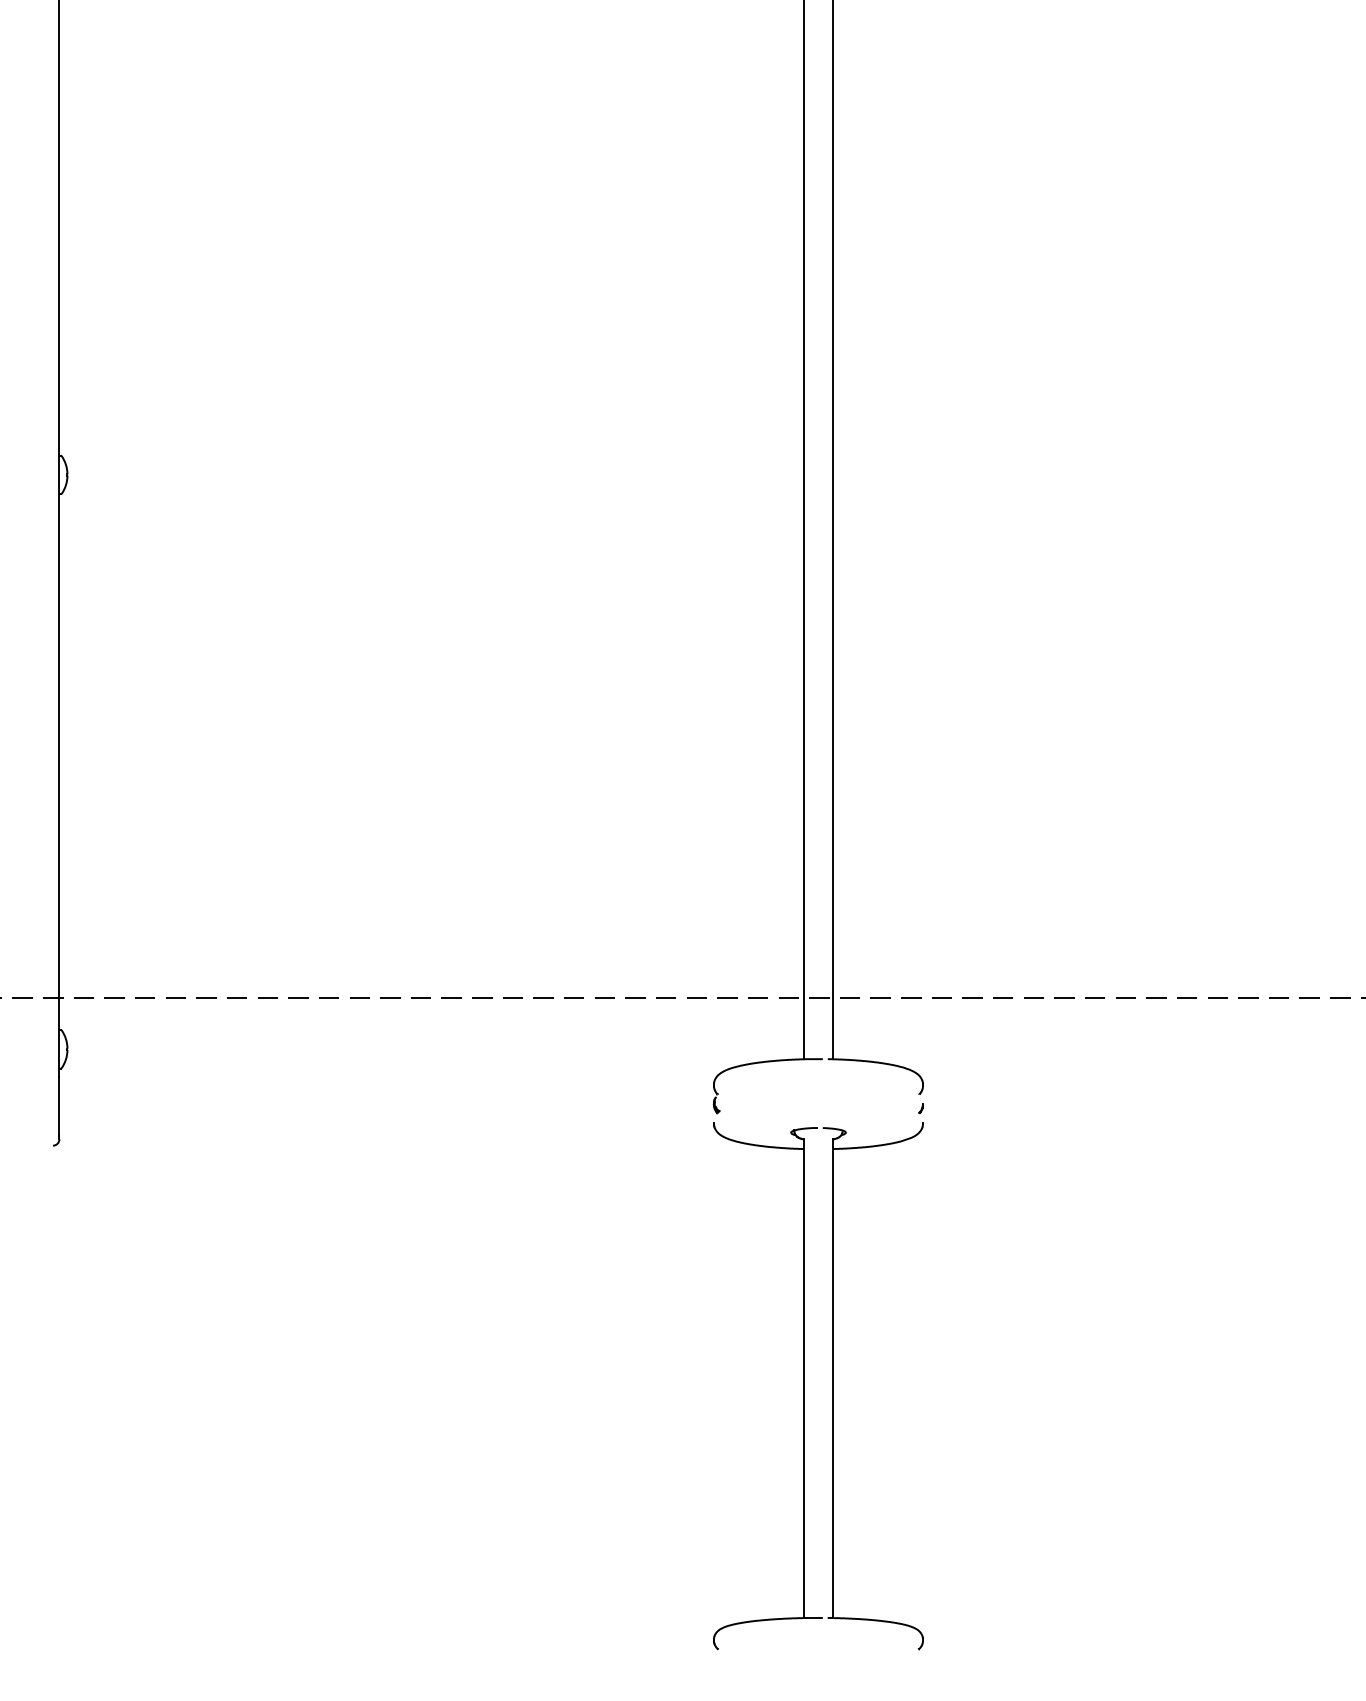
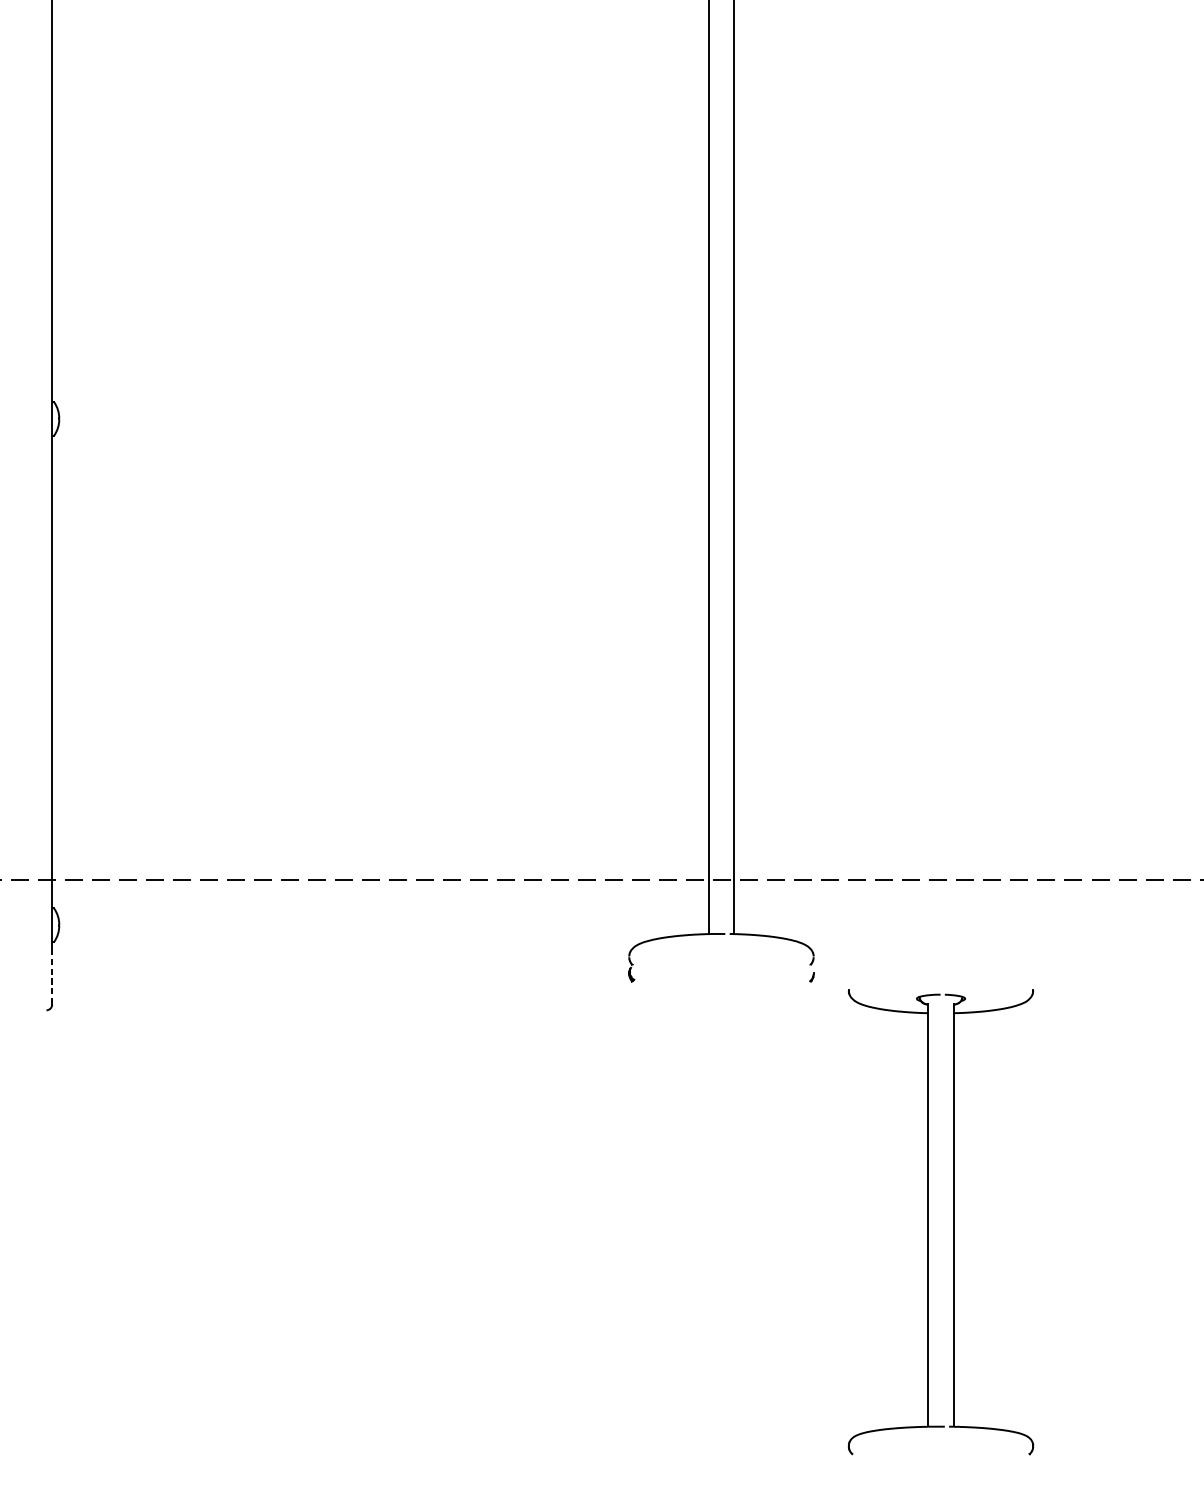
line: (59, 1106) -> (52, 975), solid -> dashed
part: (804, 1386) -> (928, 1222), moved

